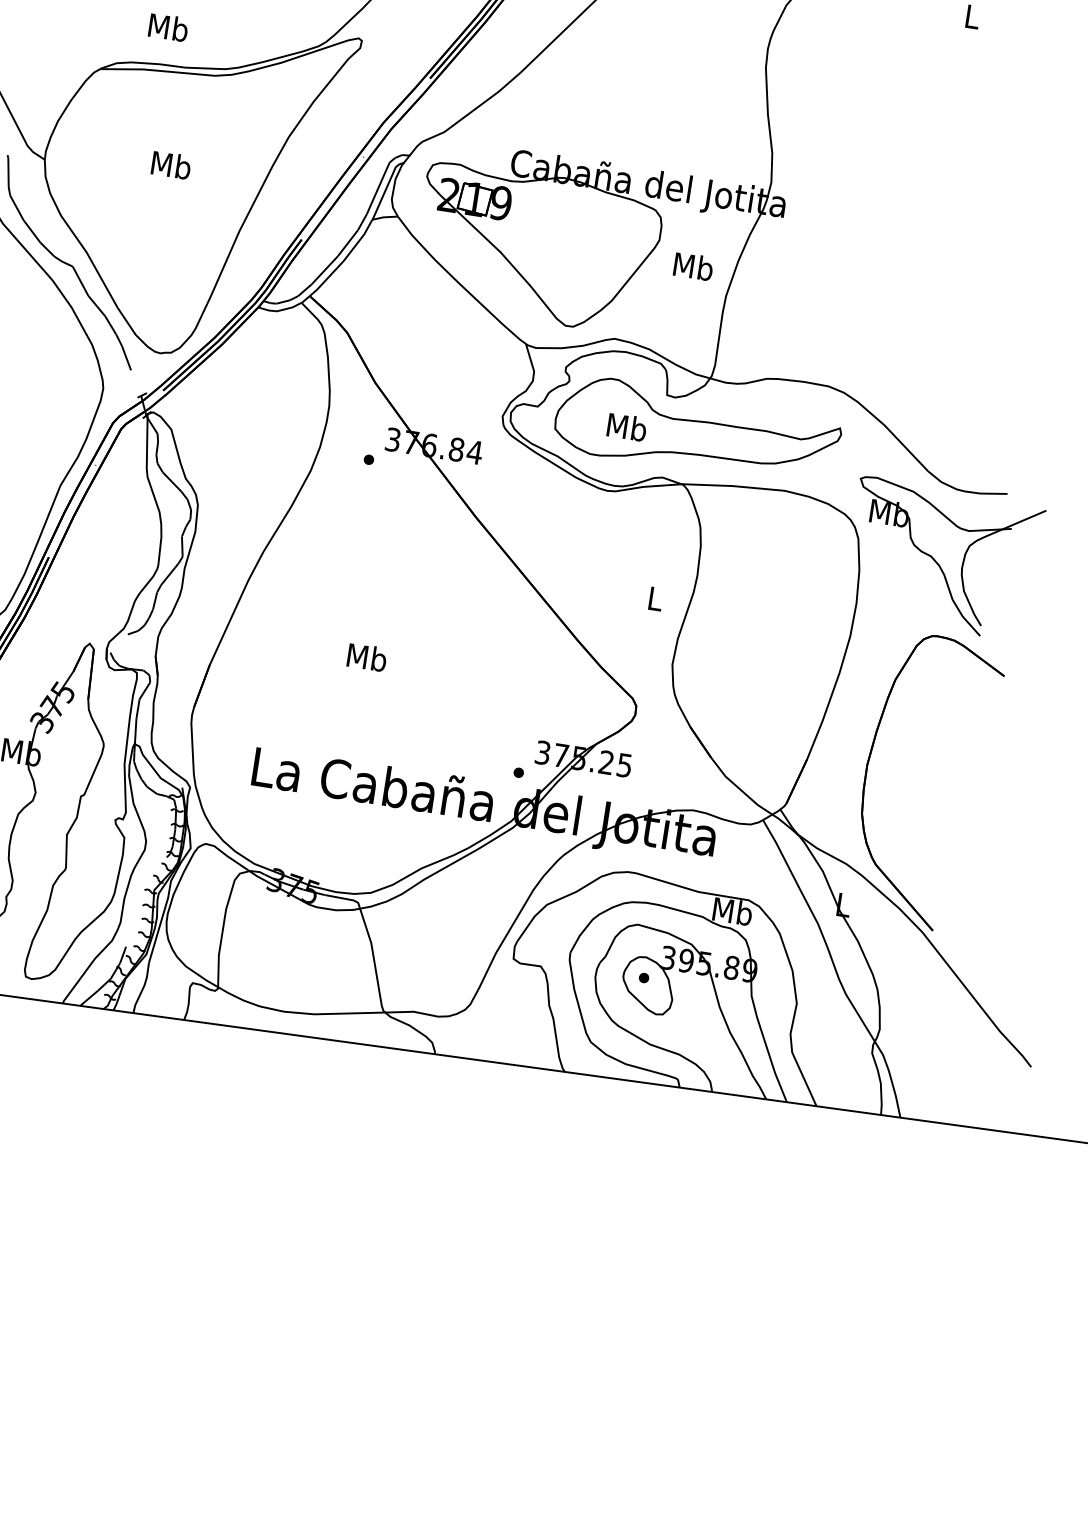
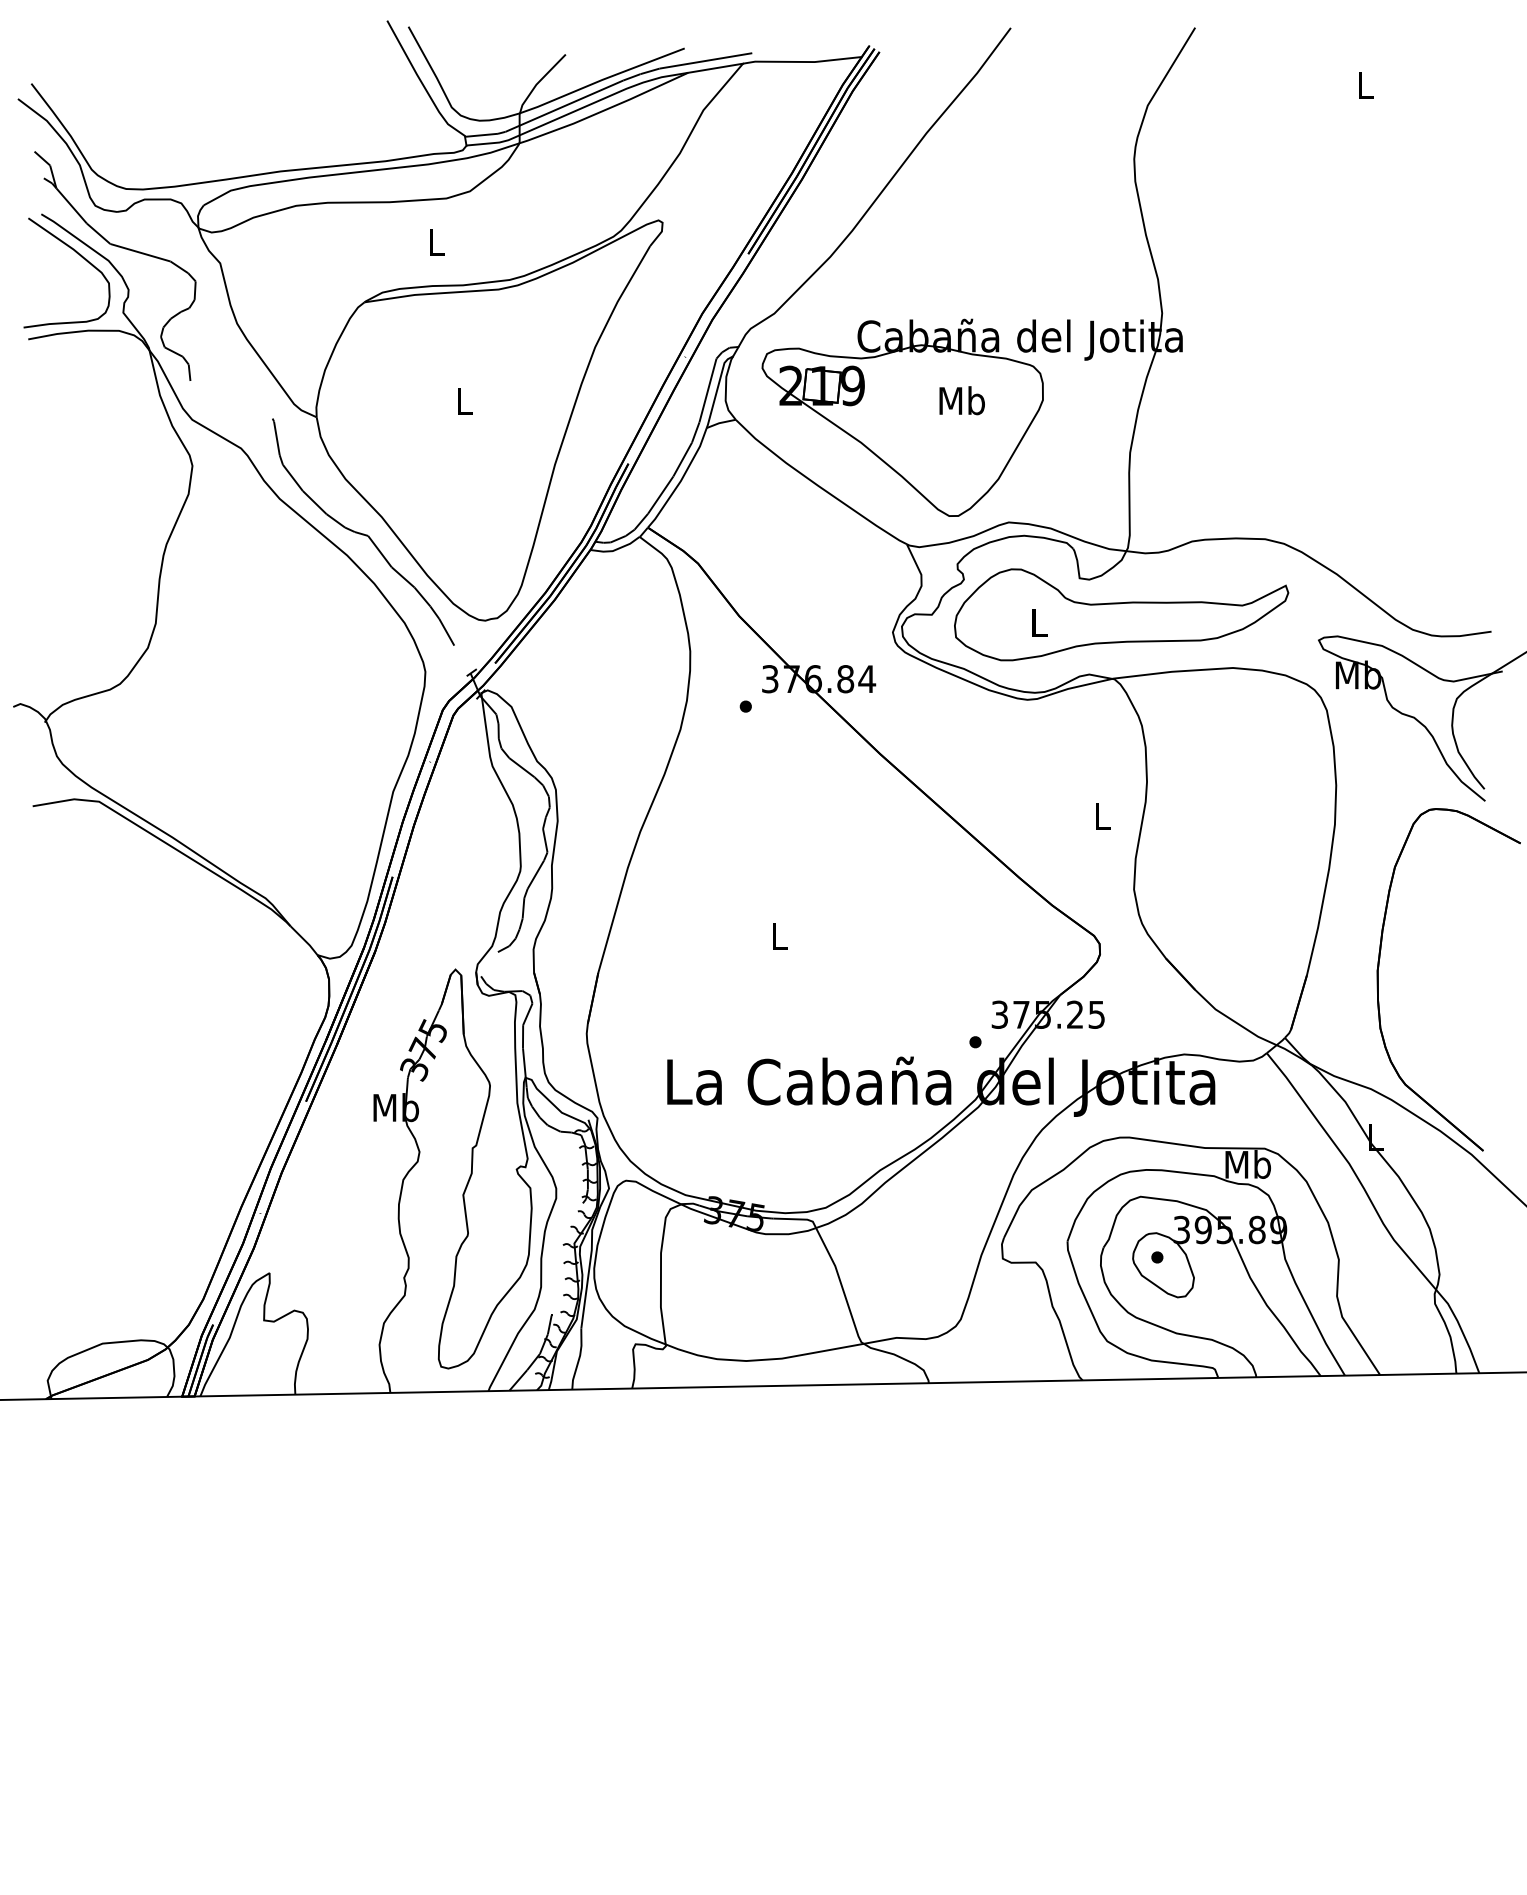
text: (168, 27) -> (436, 241), Mb -> L
text: (171, 164) -> (464, 400), Mb -> L
text: (693, 266) -> (961, 400), moved
text: (626, 427) -> (1038, 622), Mb -> L
text: (367, 657) -> (779, 935), Mb -> L

